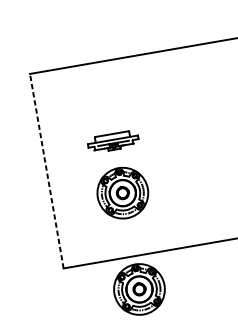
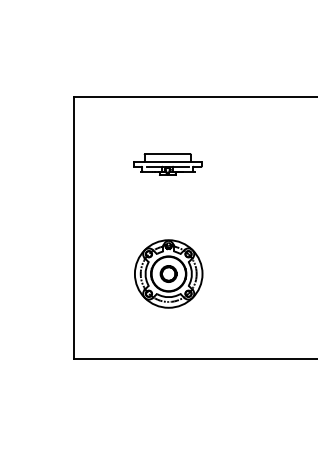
part: (113, 141) -> (167, 164), moved
line: (47, 170) -> (74, 227), dashed -> solid
part: (139, 289) -> (168, 403), removed

